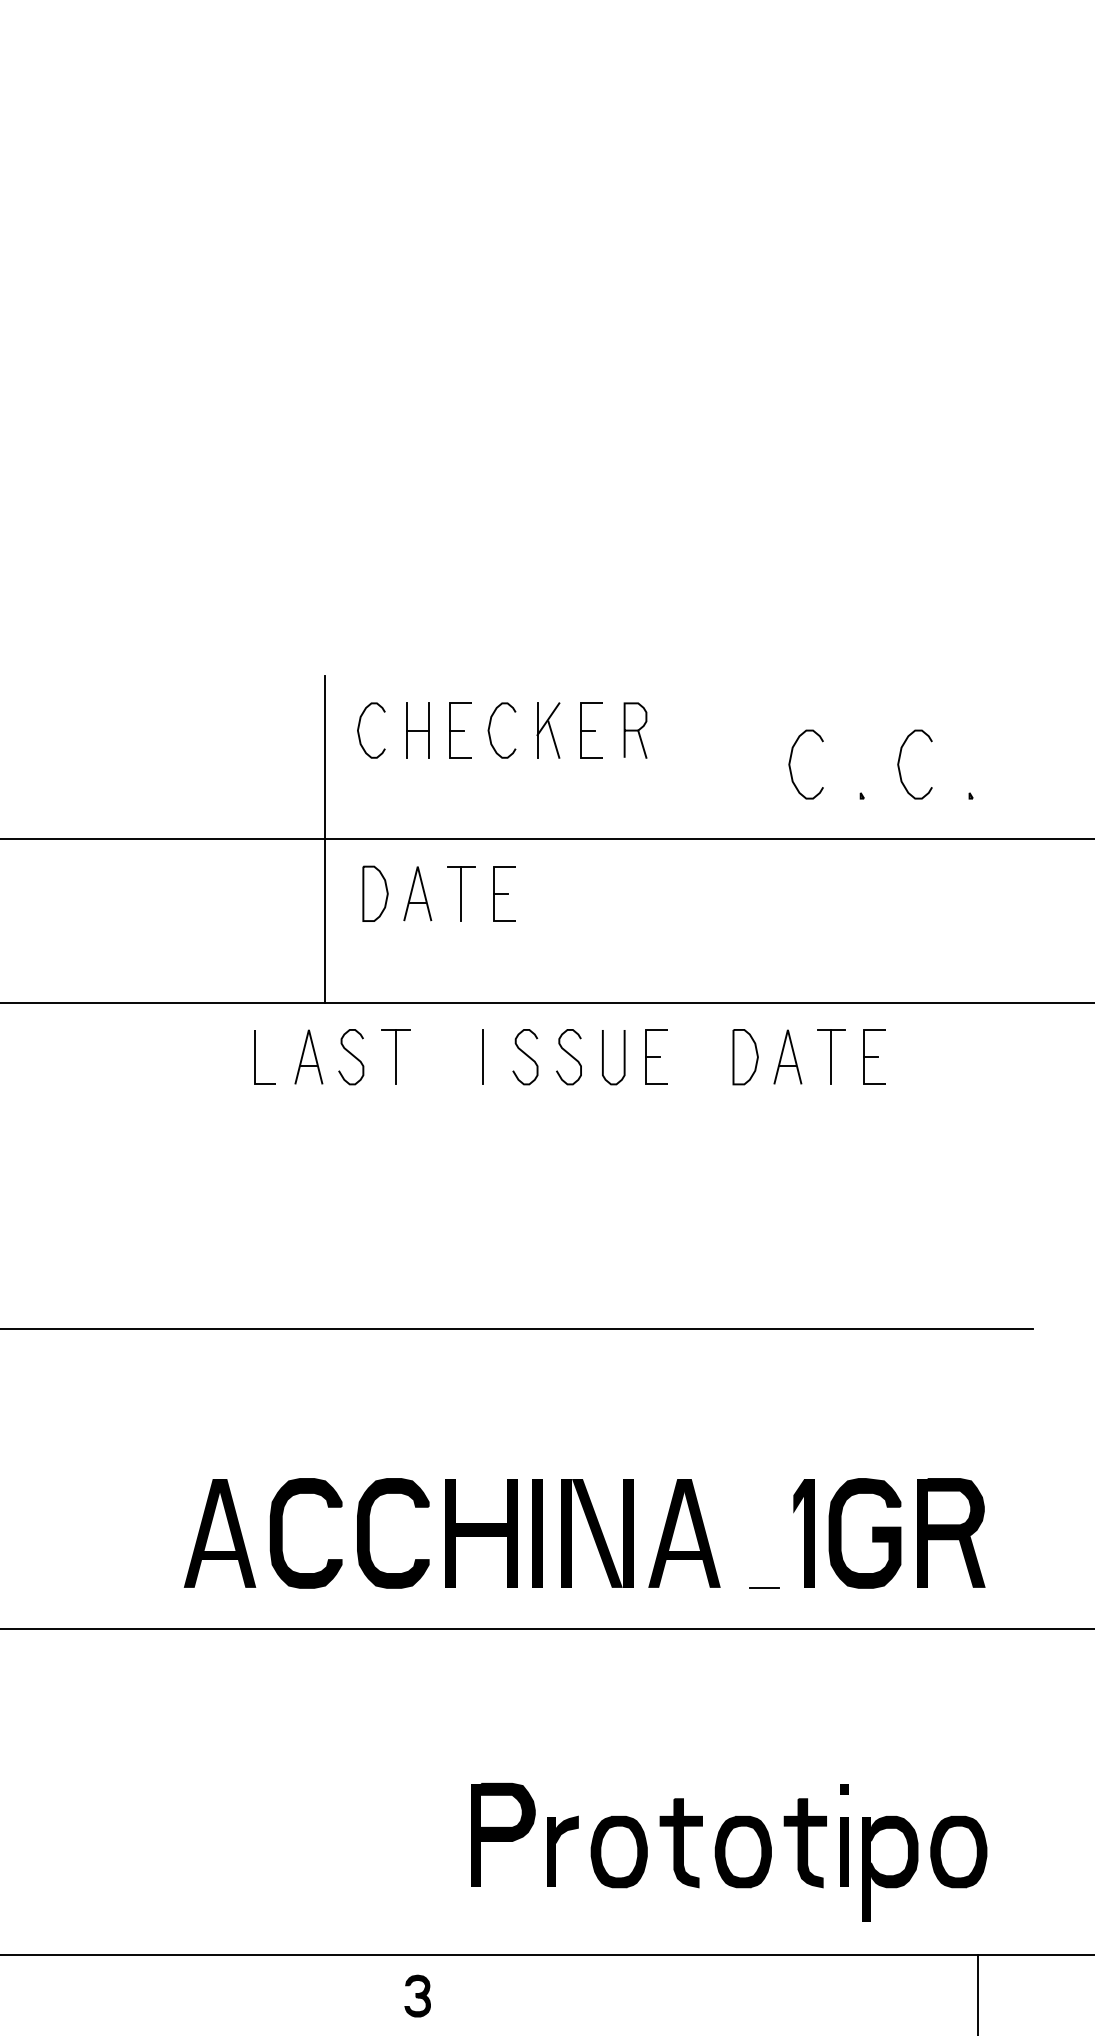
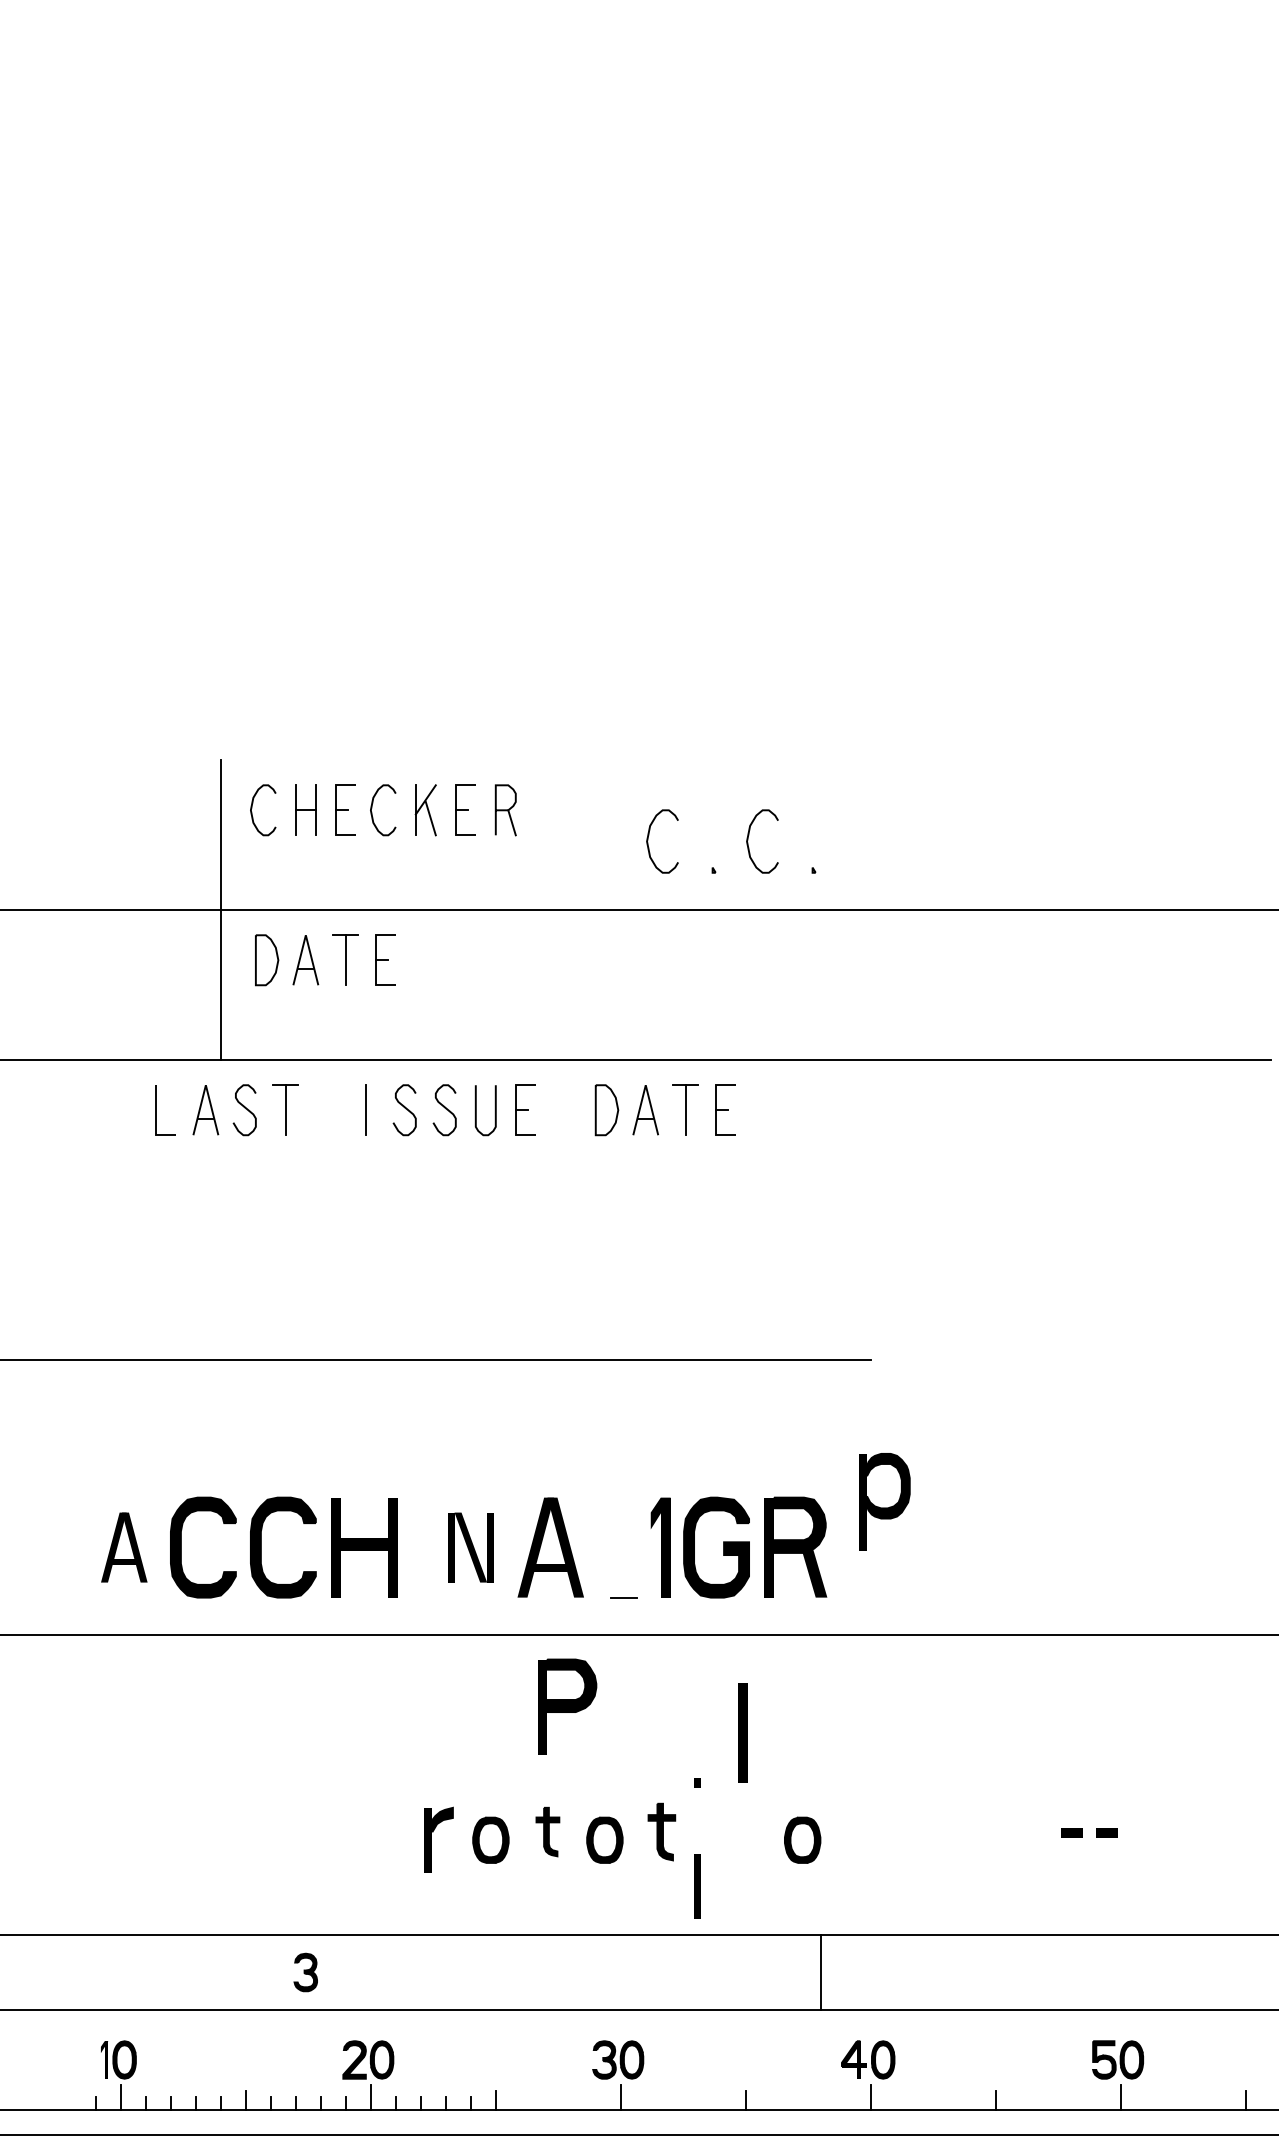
part: (220, 1533) -> (124, 1547), size x0.7
part: (537, 1533) -> (742, 1732), moved
part: (597, 1533) -> (470, 1547), size x0.7
part: (503, 1834) -> (567, 1706), moved
part: (680, 1842) -> (547, 1831), size x0.6
part: (805, 1842) -> (661, 1831), size x0.7
part: (618, 1852) -> (490, 1840), size x0.7
part: (742, 1852) -> (604, 1840), size x0.7
part: (844, 1852) -> (697, 1886), moved
part: (958, 1852) -> (802, 1840), size x0.7
part: (889, 1868) -> (884, 1501), moved

